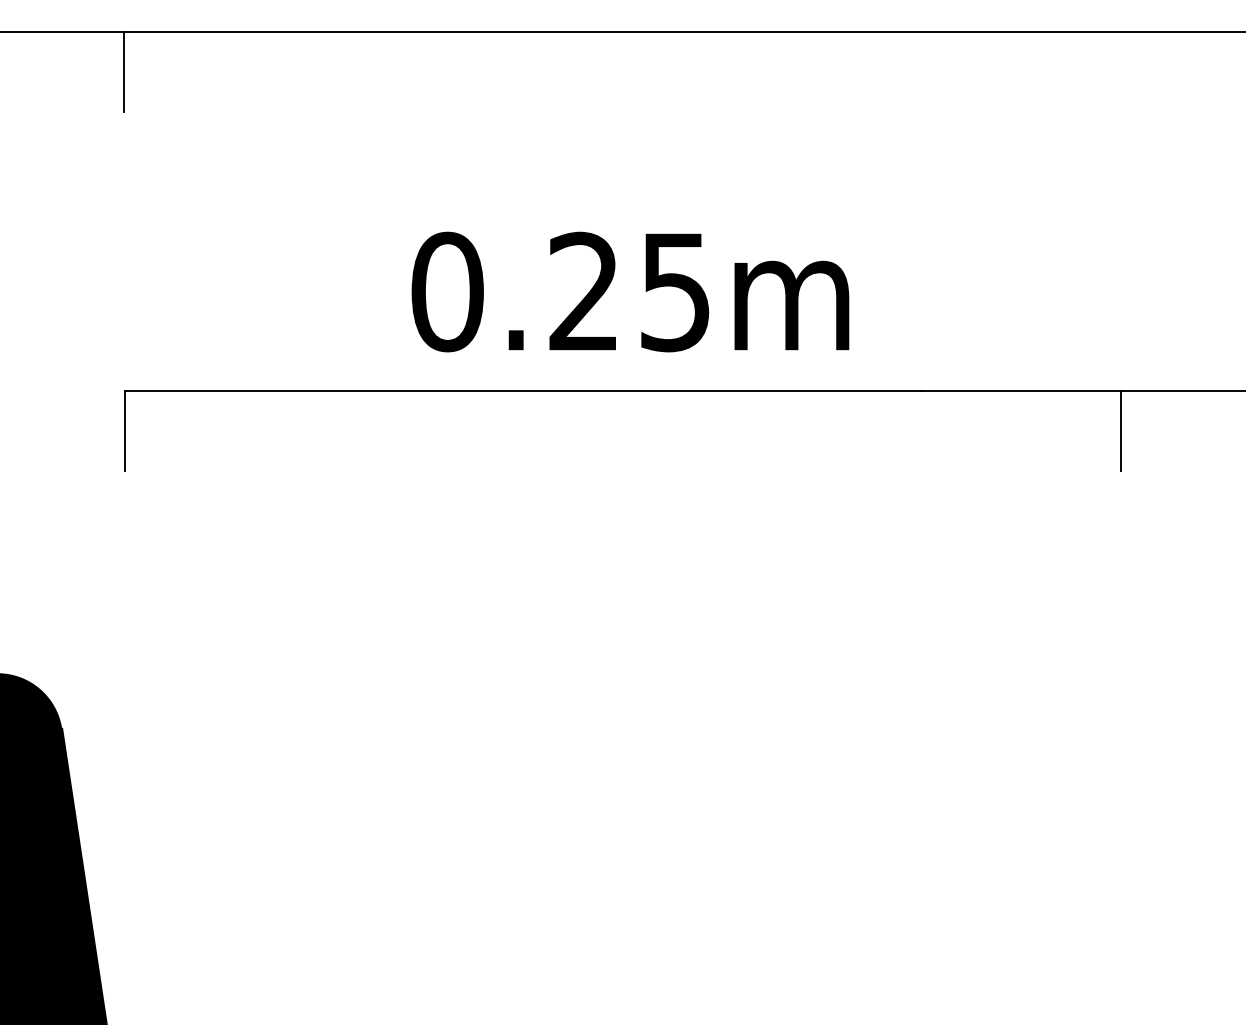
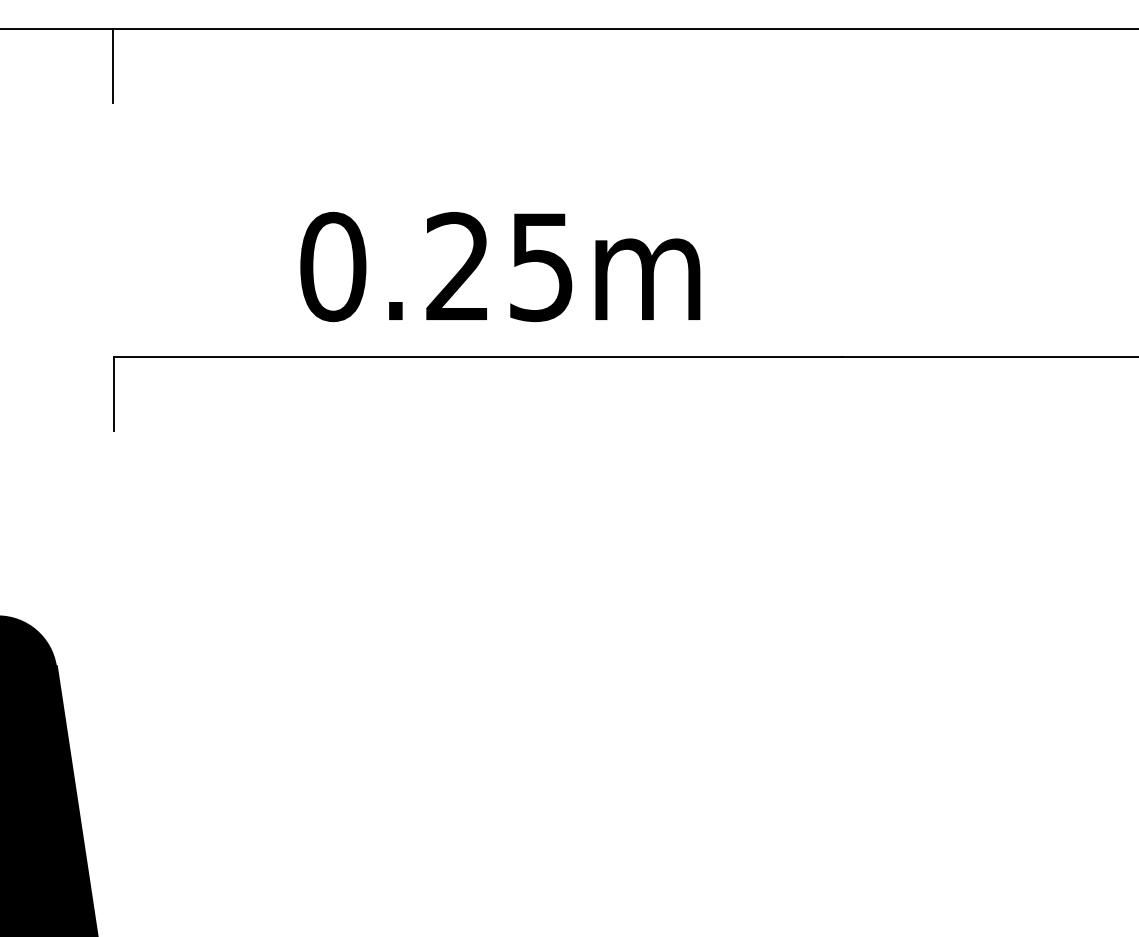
text: (630, 292) -> (500, 267), moved
line: (1120, 430) -> (1024, 393), removed

